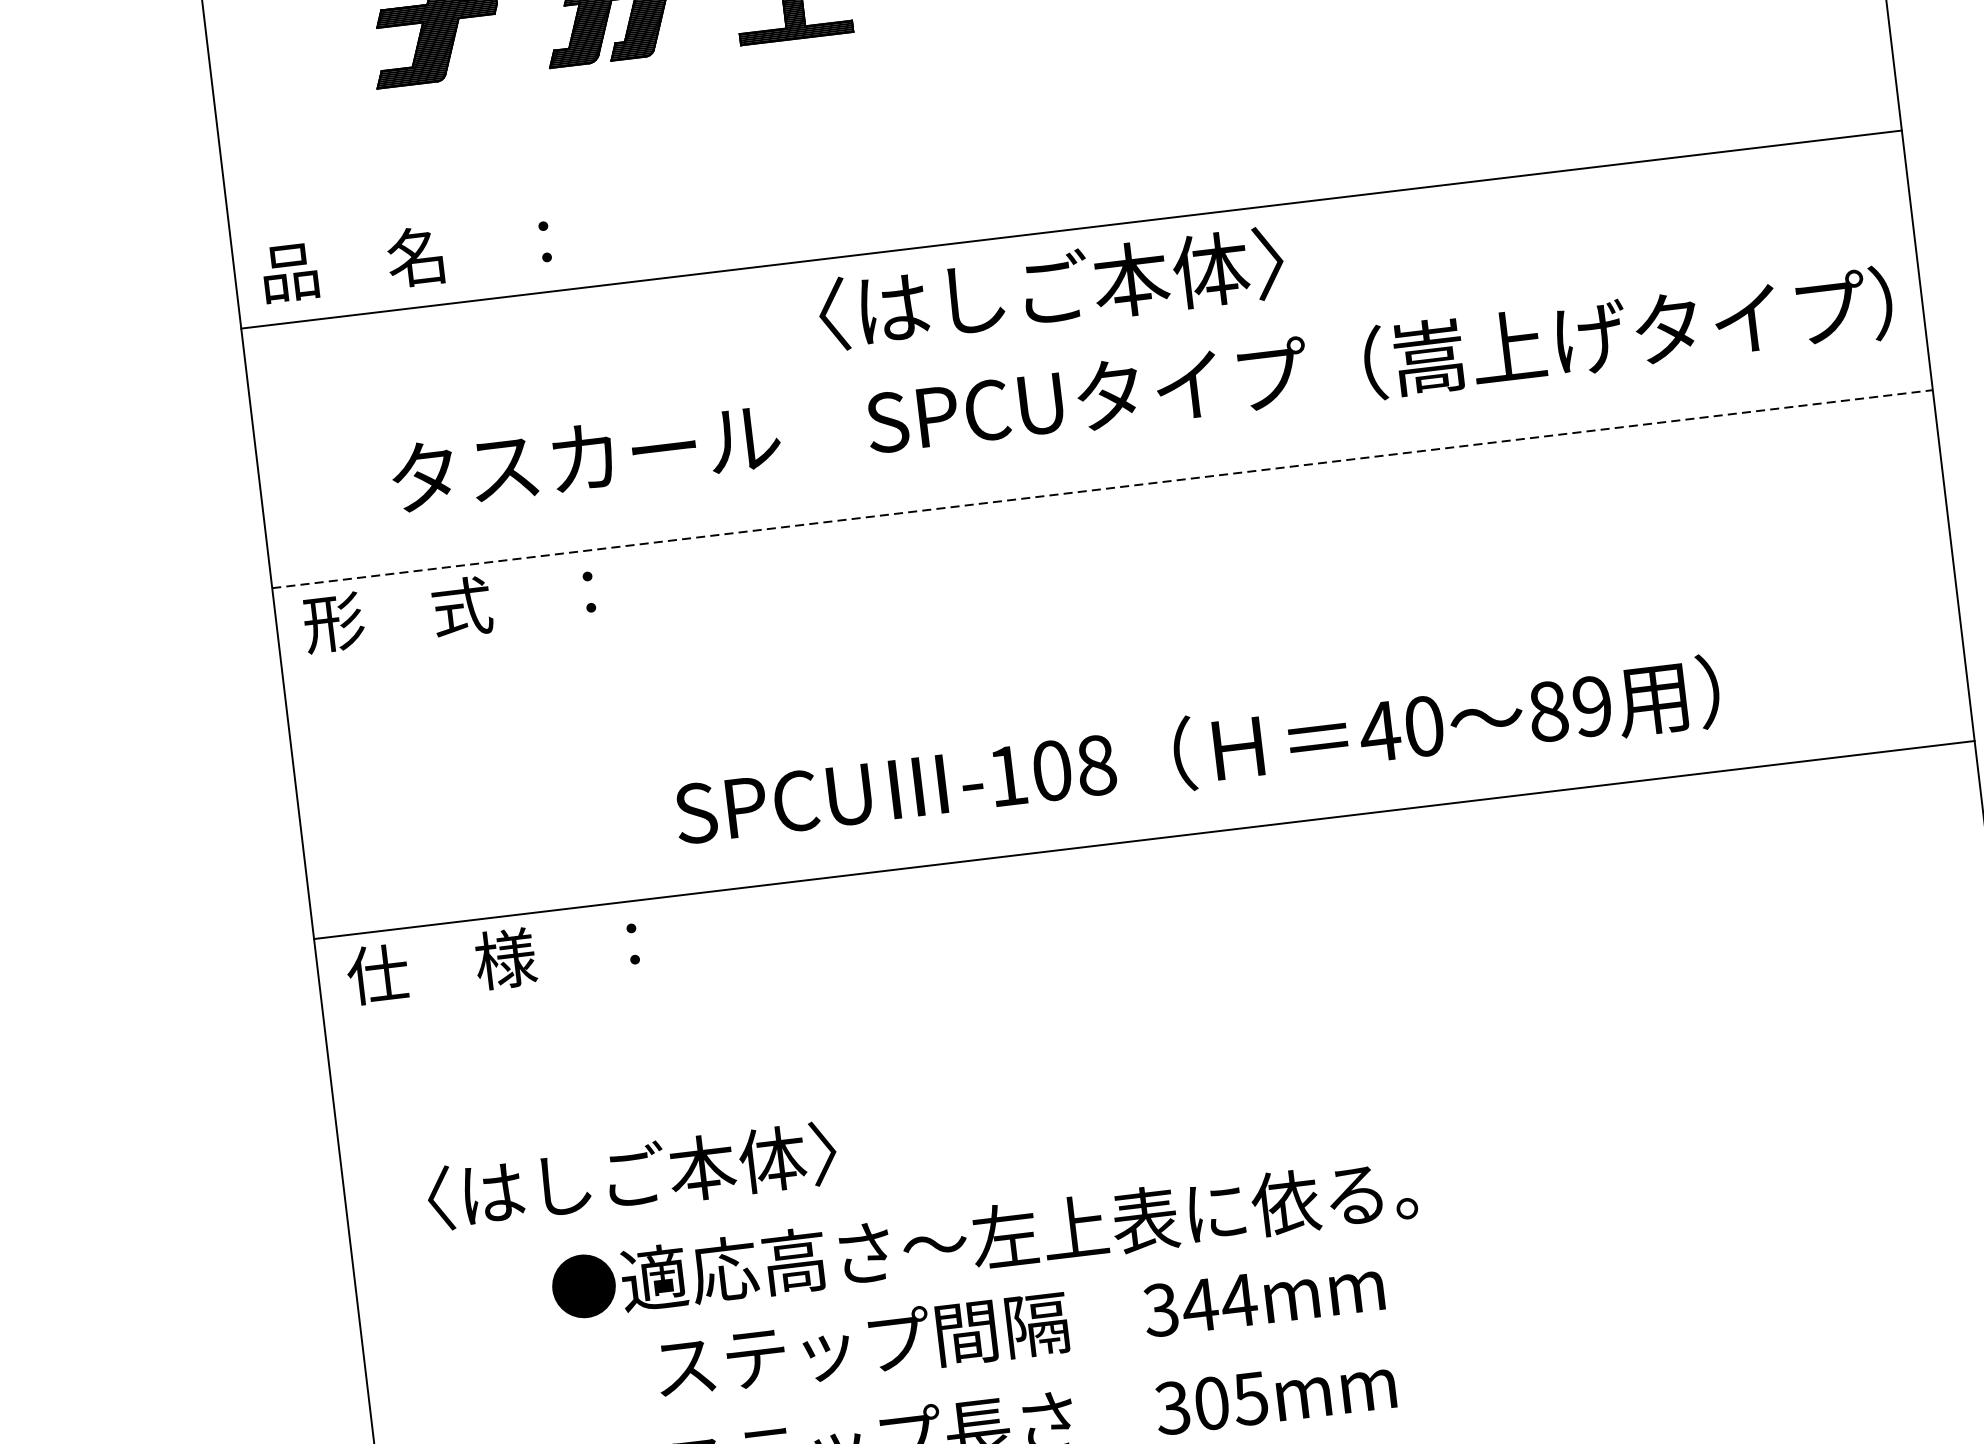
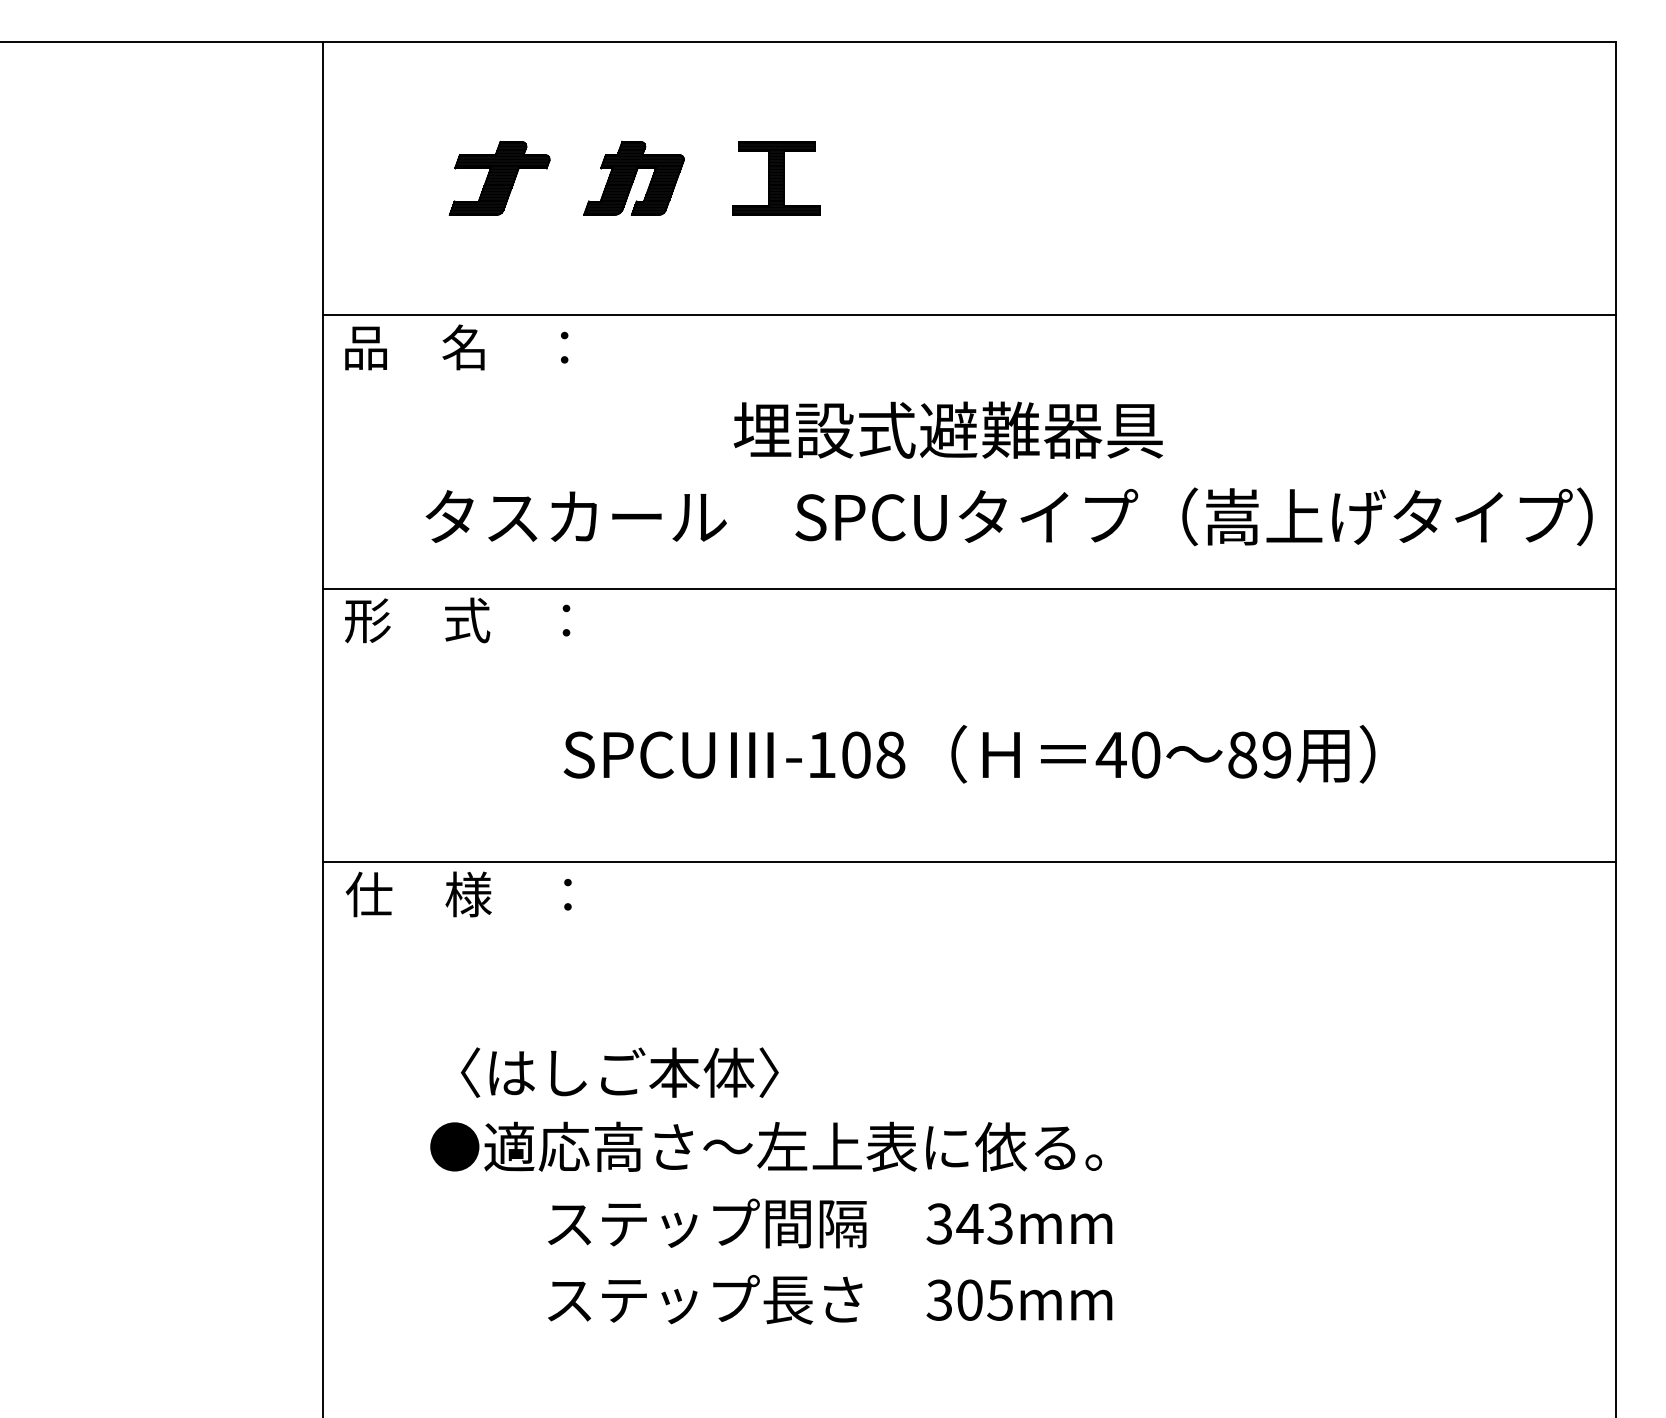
line: (1071, 229) -> (969, 315), moved
text: (1049, 288) -> (947, 429), 〈はしご本体〉 -> 埋設式避難器具
line: (1103, 488) -> (970, 588), dashed -> solid
text: (1197, 752) -> (969, 754), moved
text: (631, 1175) -> (619, 1072), moved
text: (984, 1238) -> (766, 1146), moved
text: (1238, 1300) -> (999, 1223), 344mm -> 343mm

